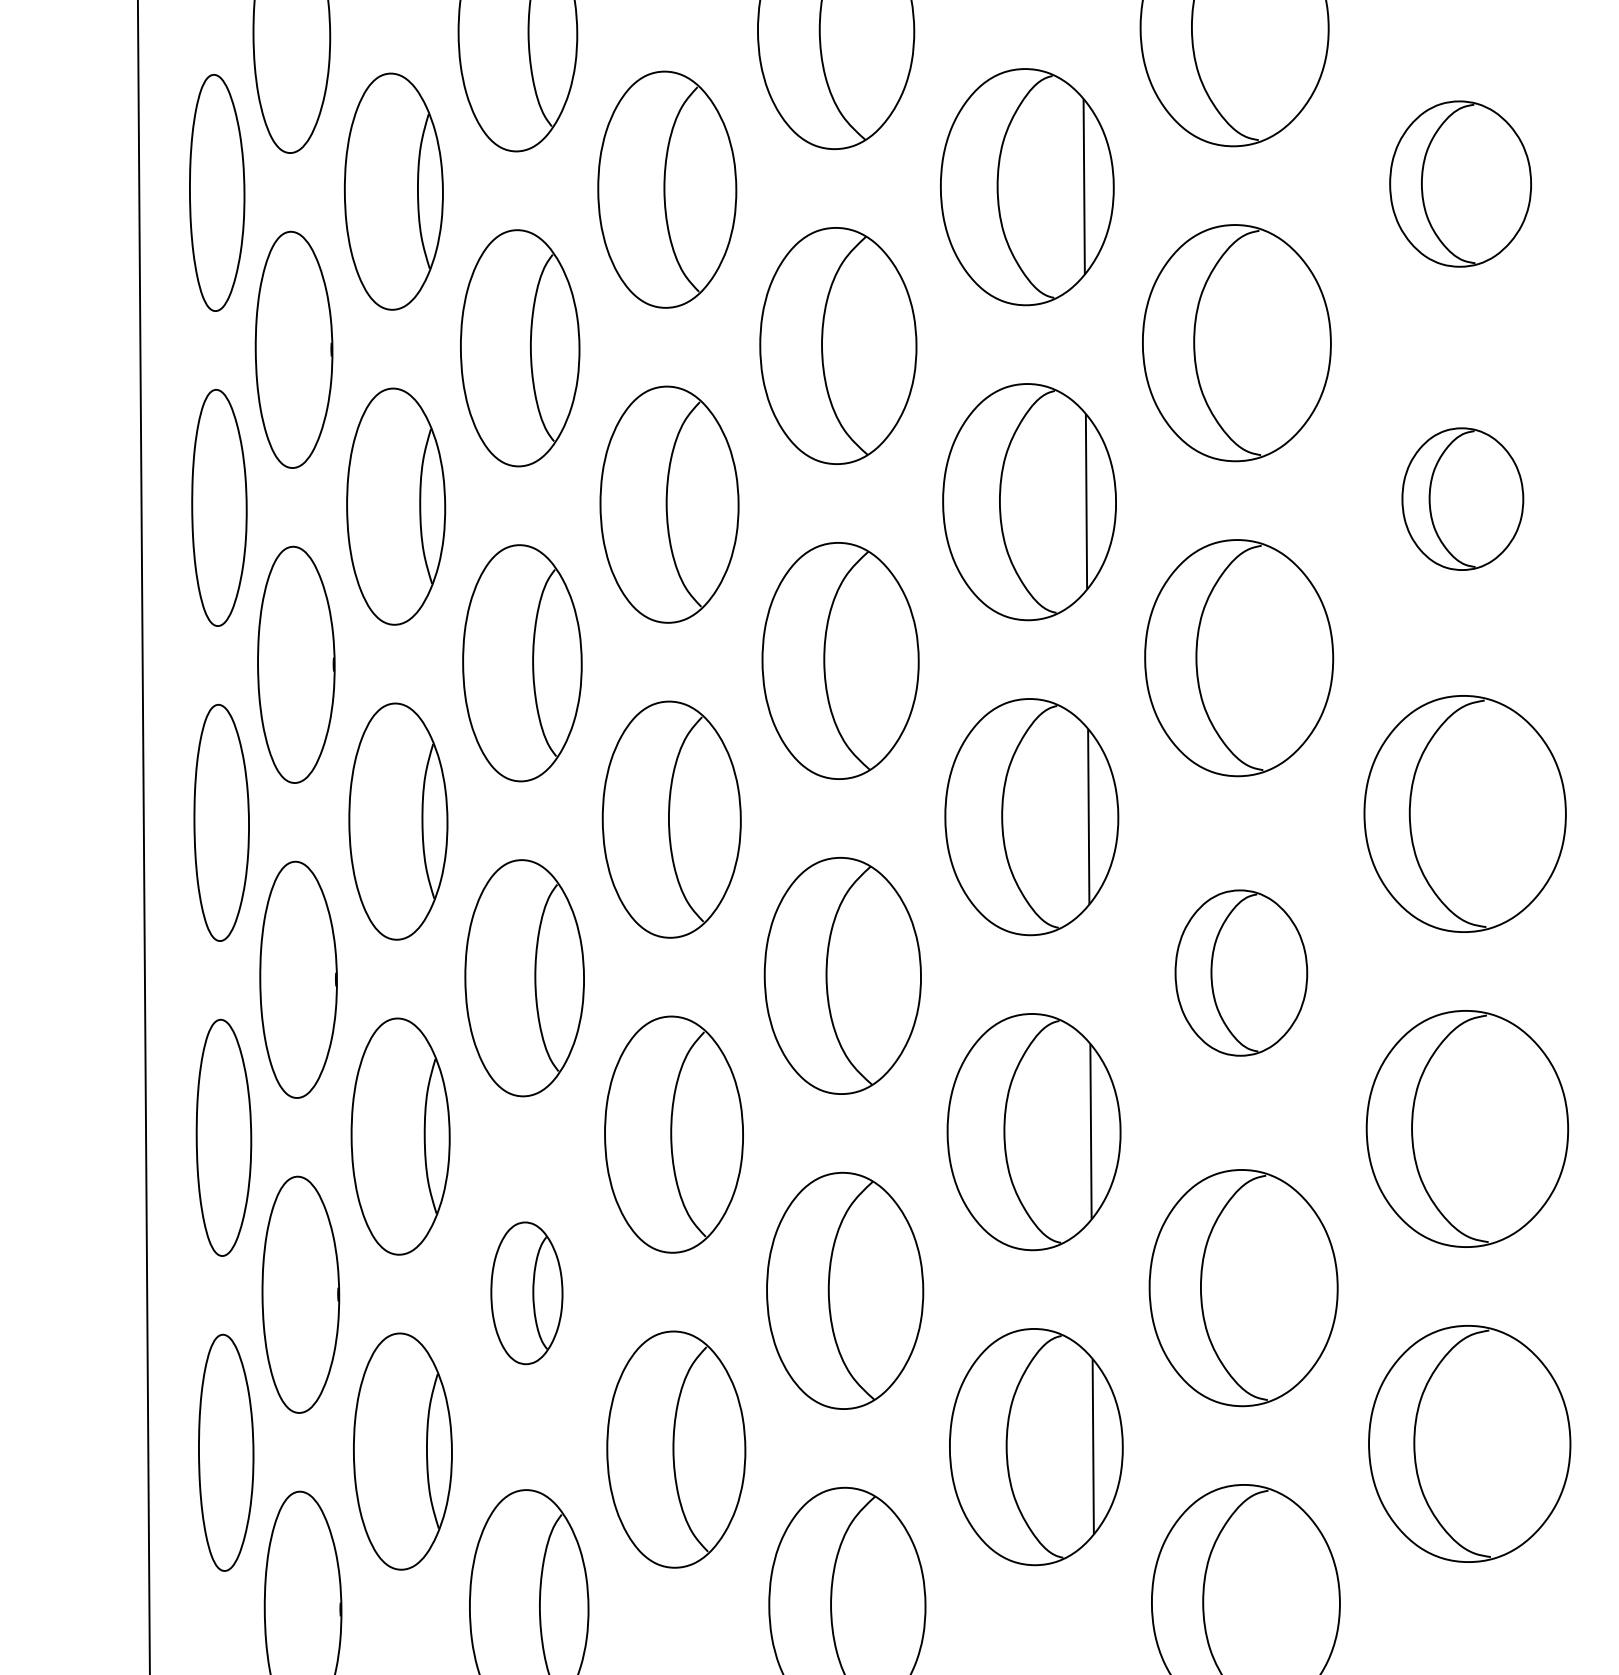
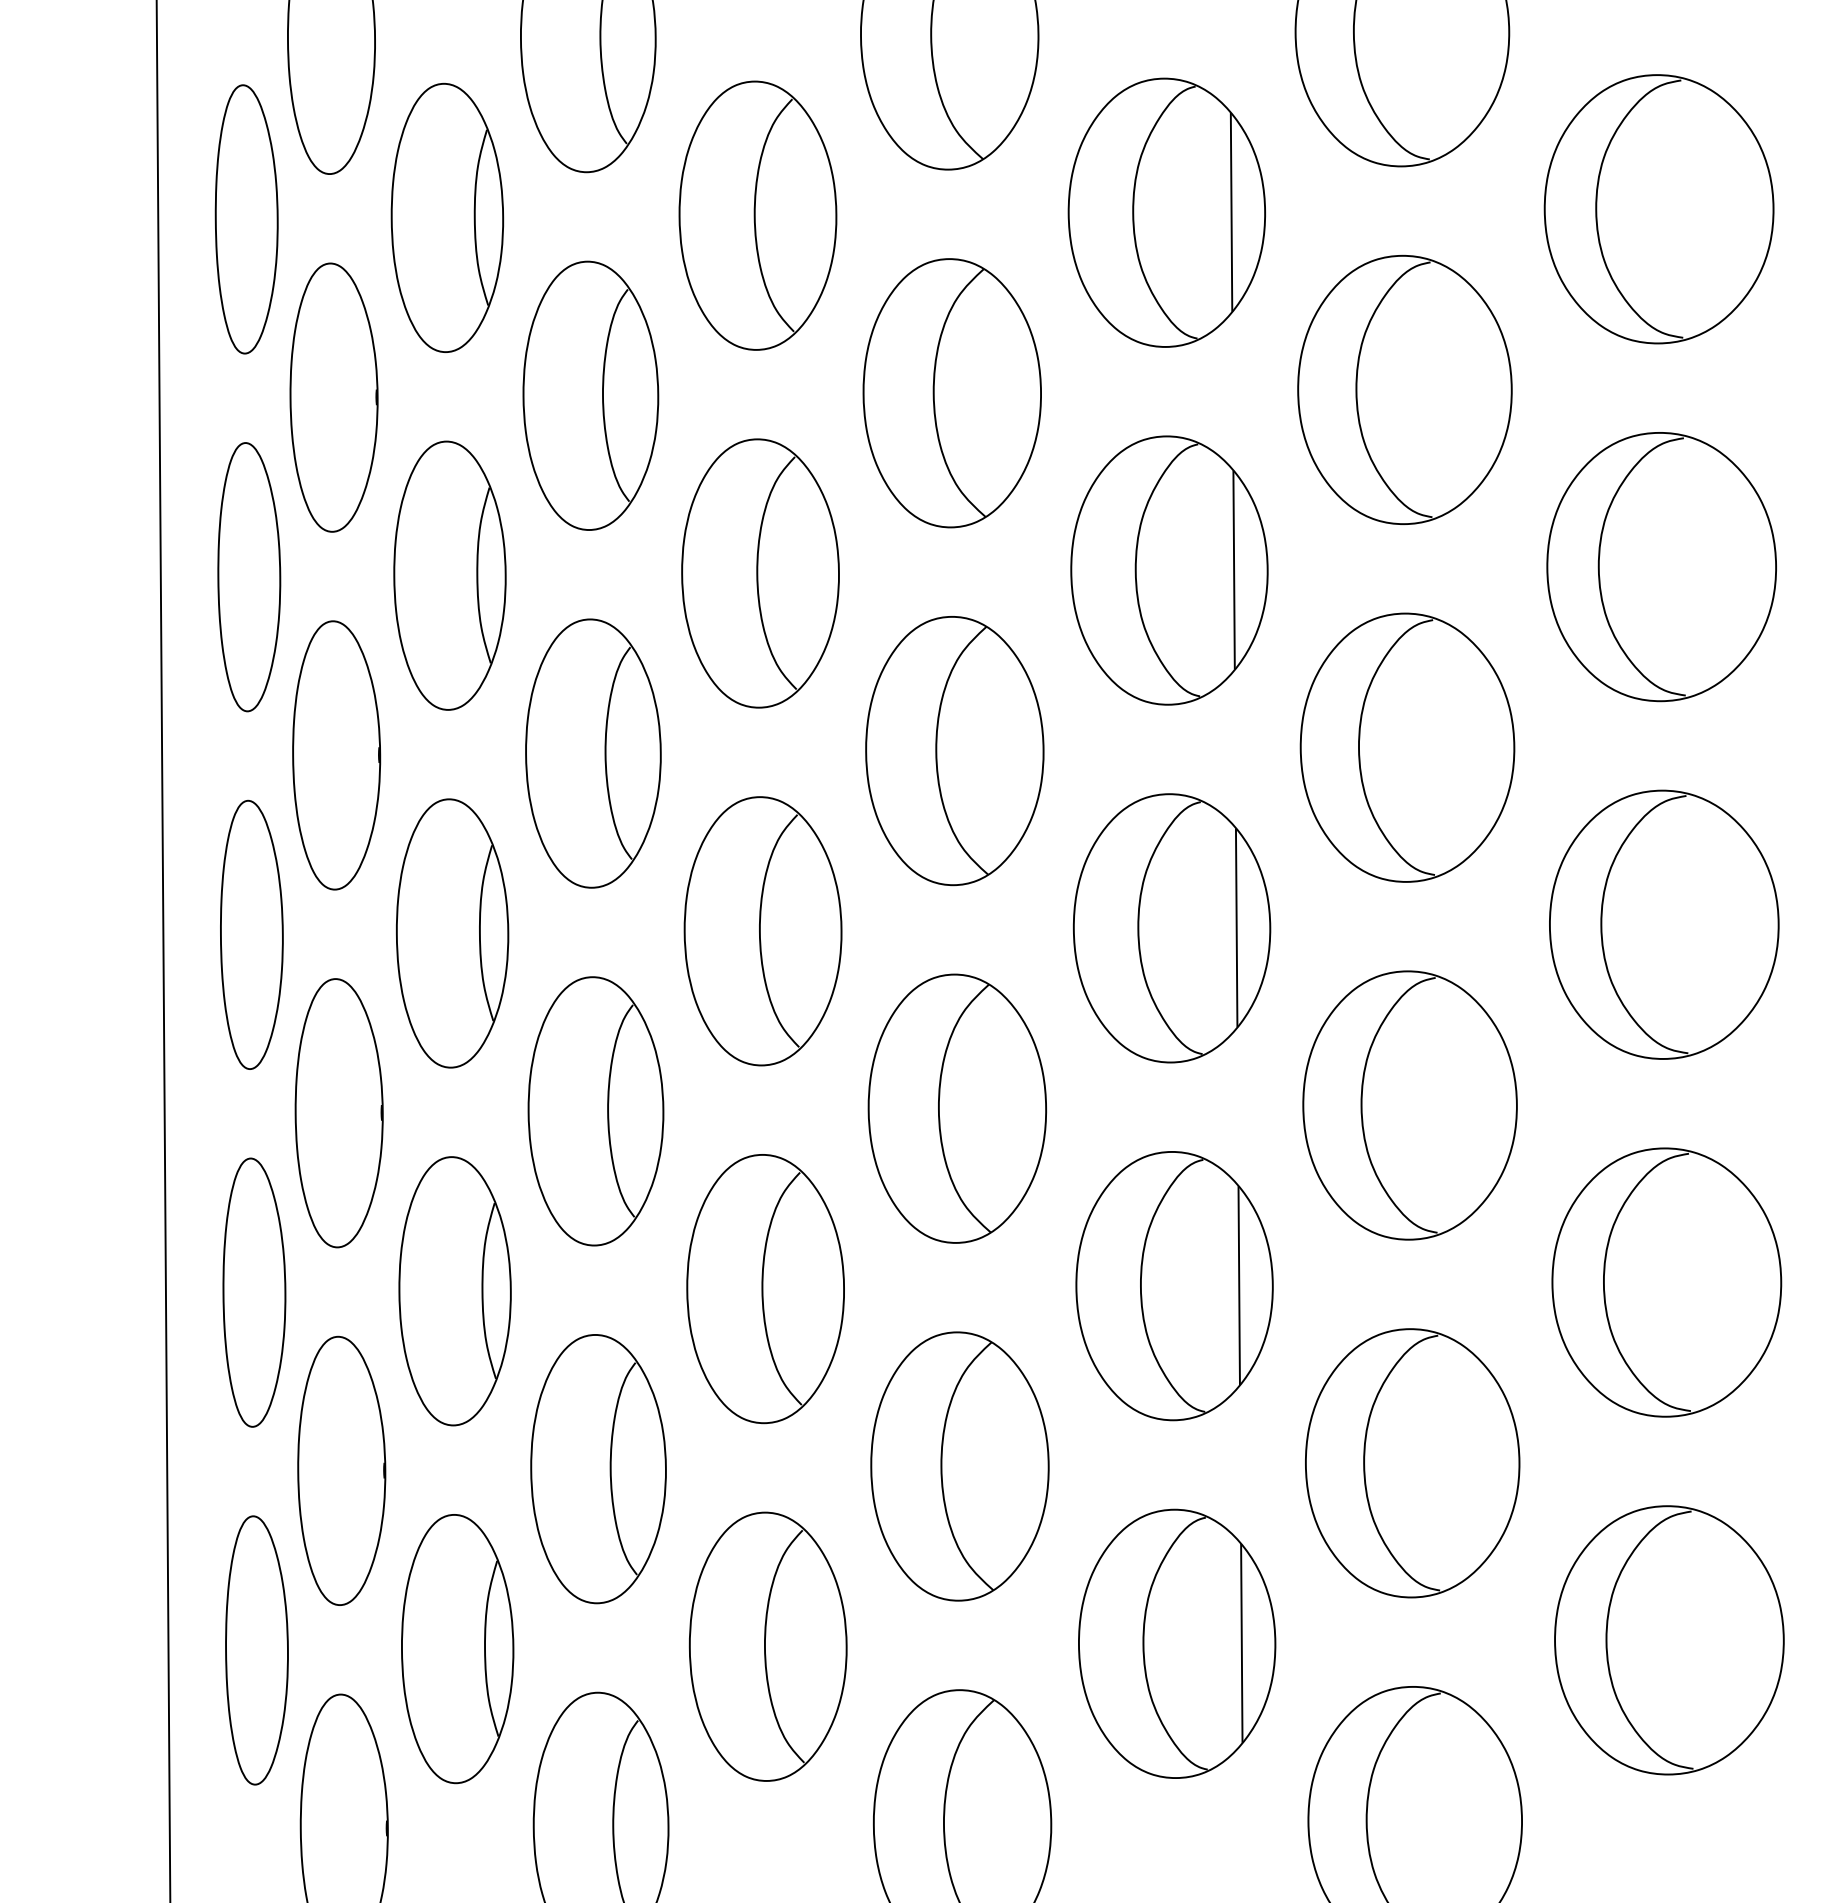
part: (1460, 184) -> (1658, 209), size x1.43
part: (1462, 499) -> (1661, 567), size x1.67
part: (1240, 973) -> (1409, 1105), size x1.43
part: (526, 1293) -> (598, 1469), size x1.67

